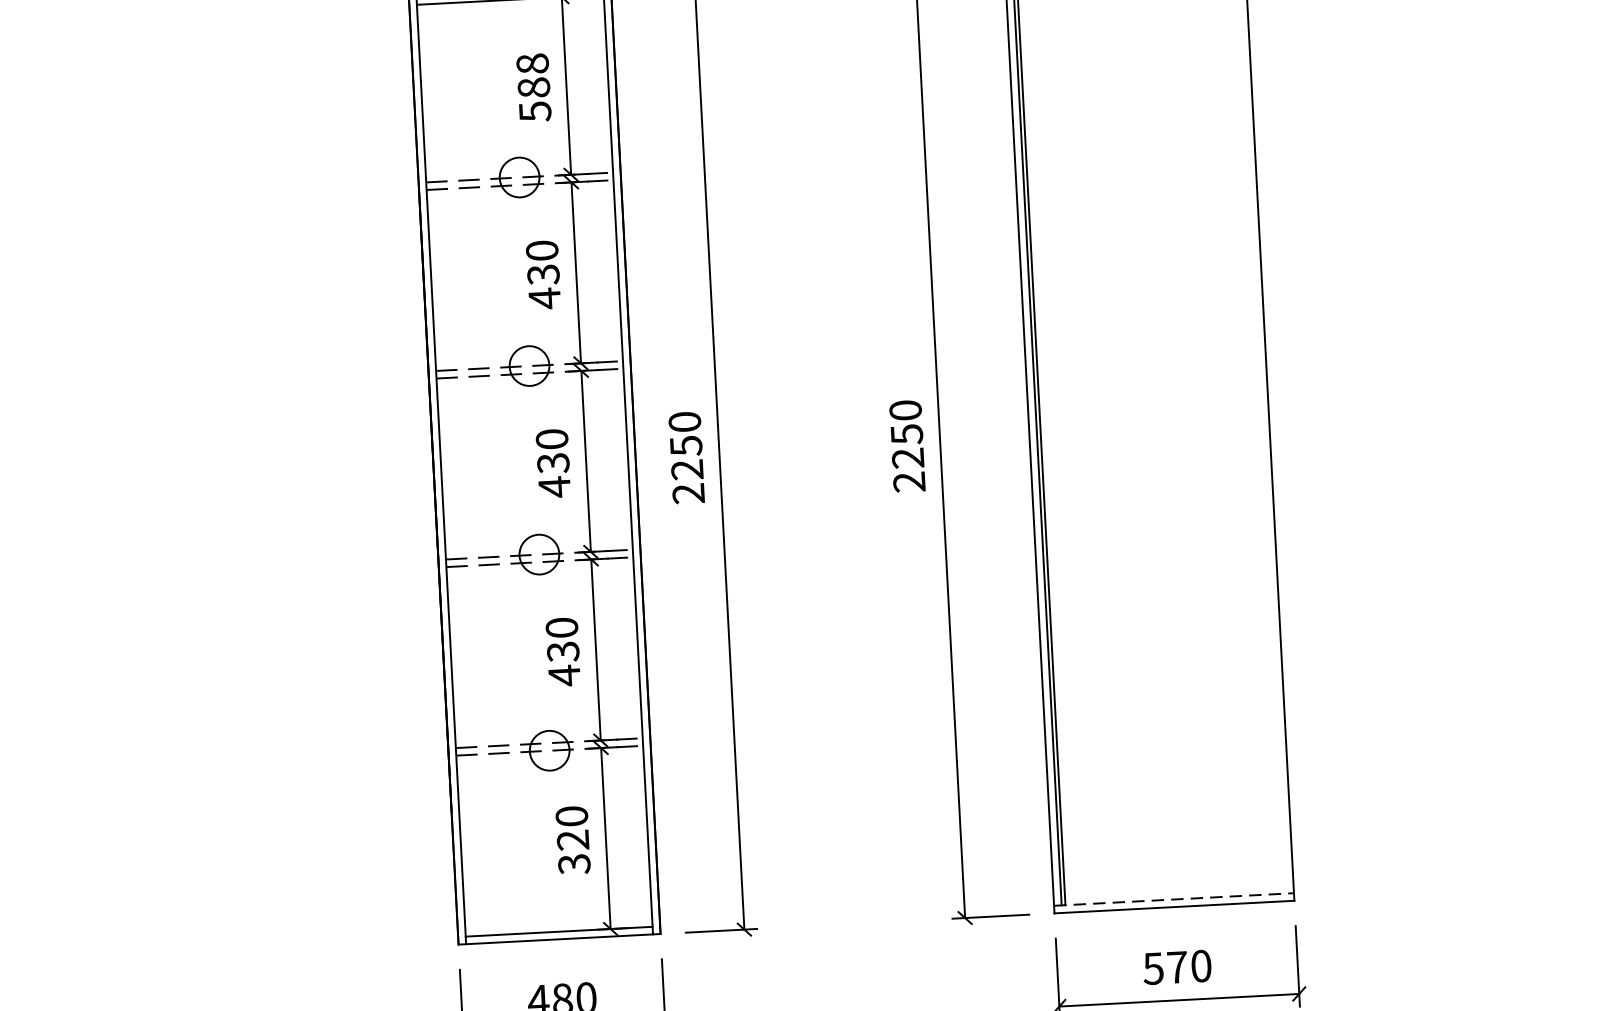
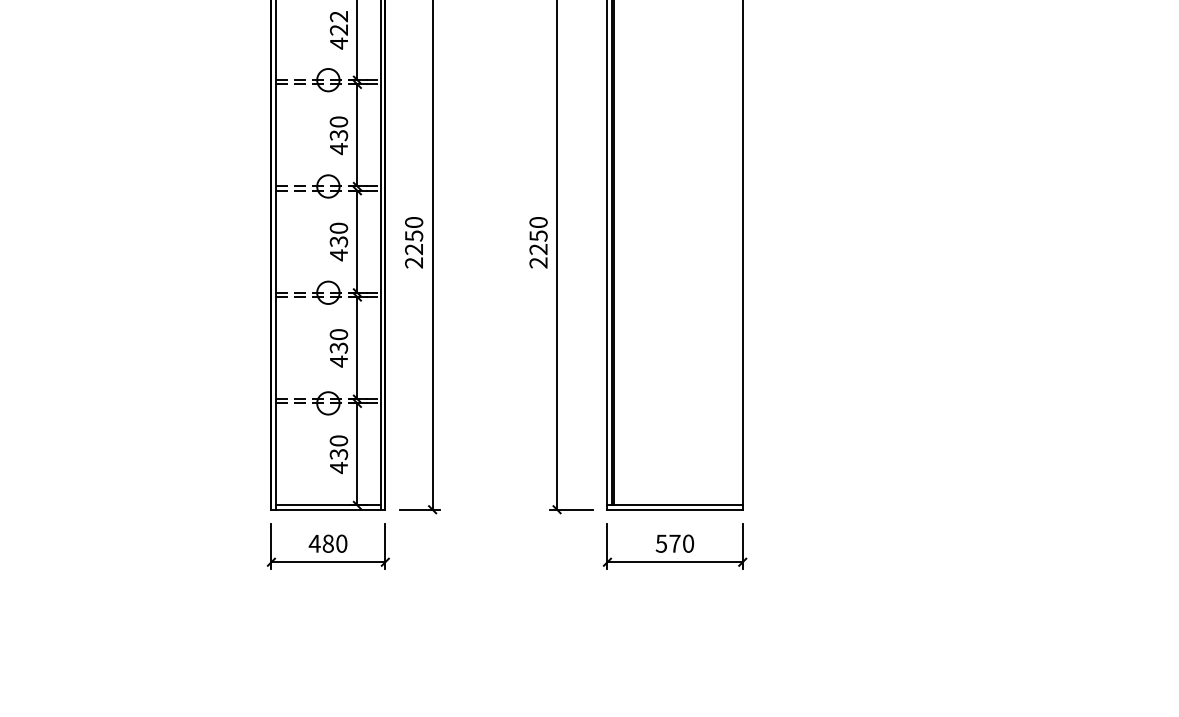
text: (534, 88) -> (339, 30), 588 -> 422
text: (573, 852) -> (338, 461), 320 -> 430
line: (1174, 899) -> (675, 505), dashed -> solid

